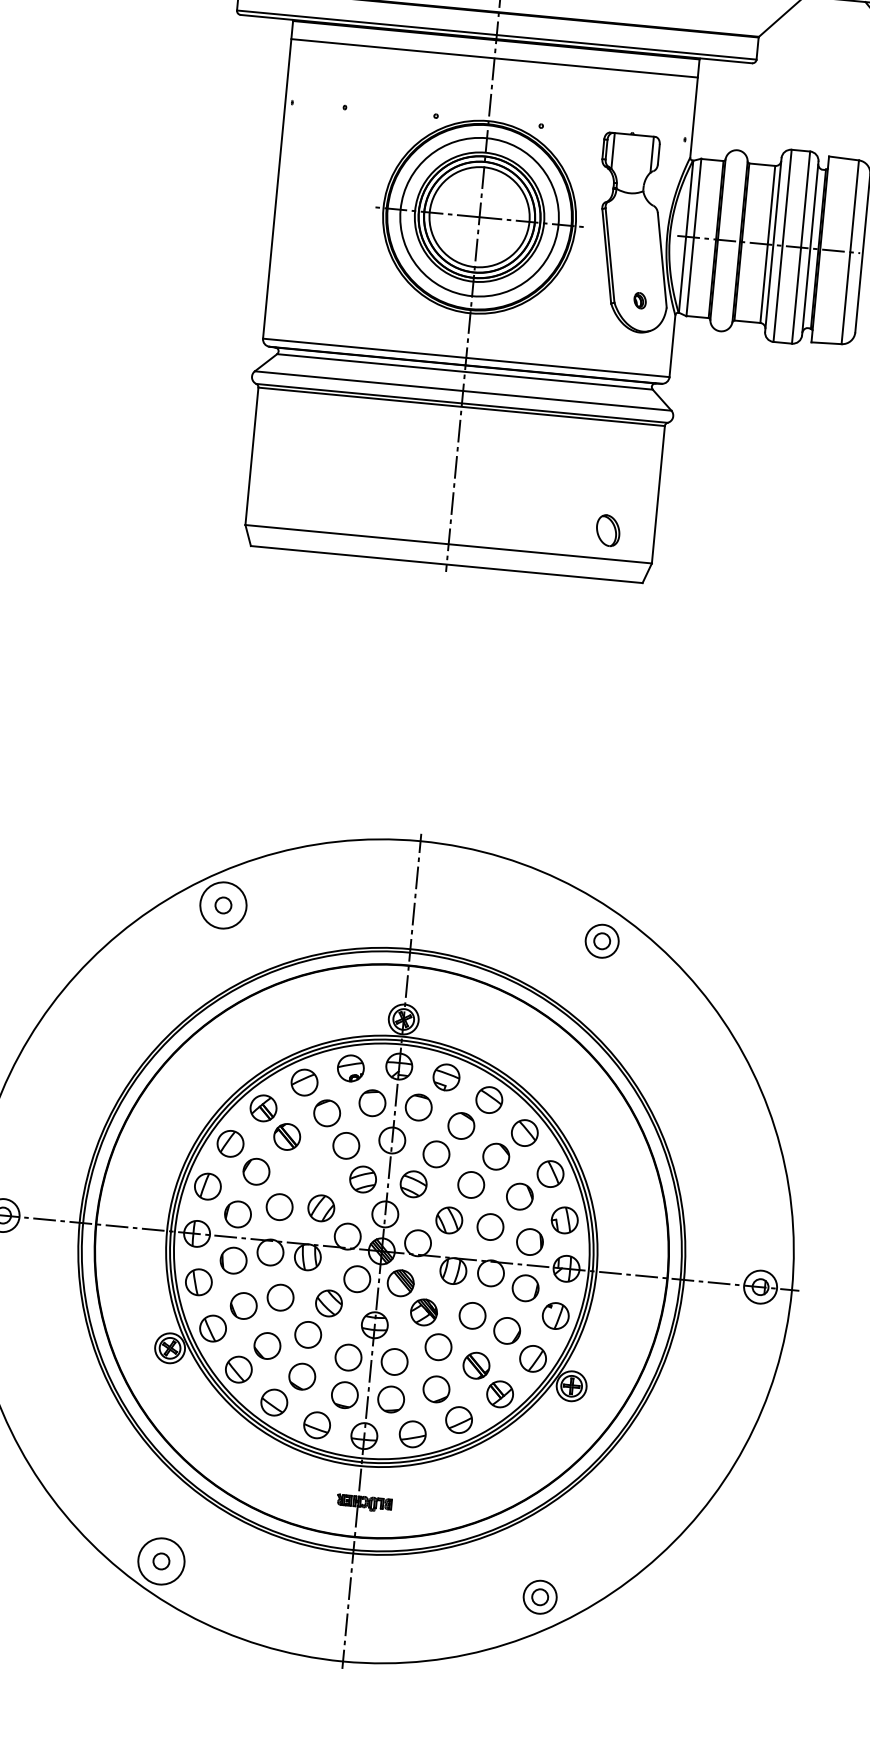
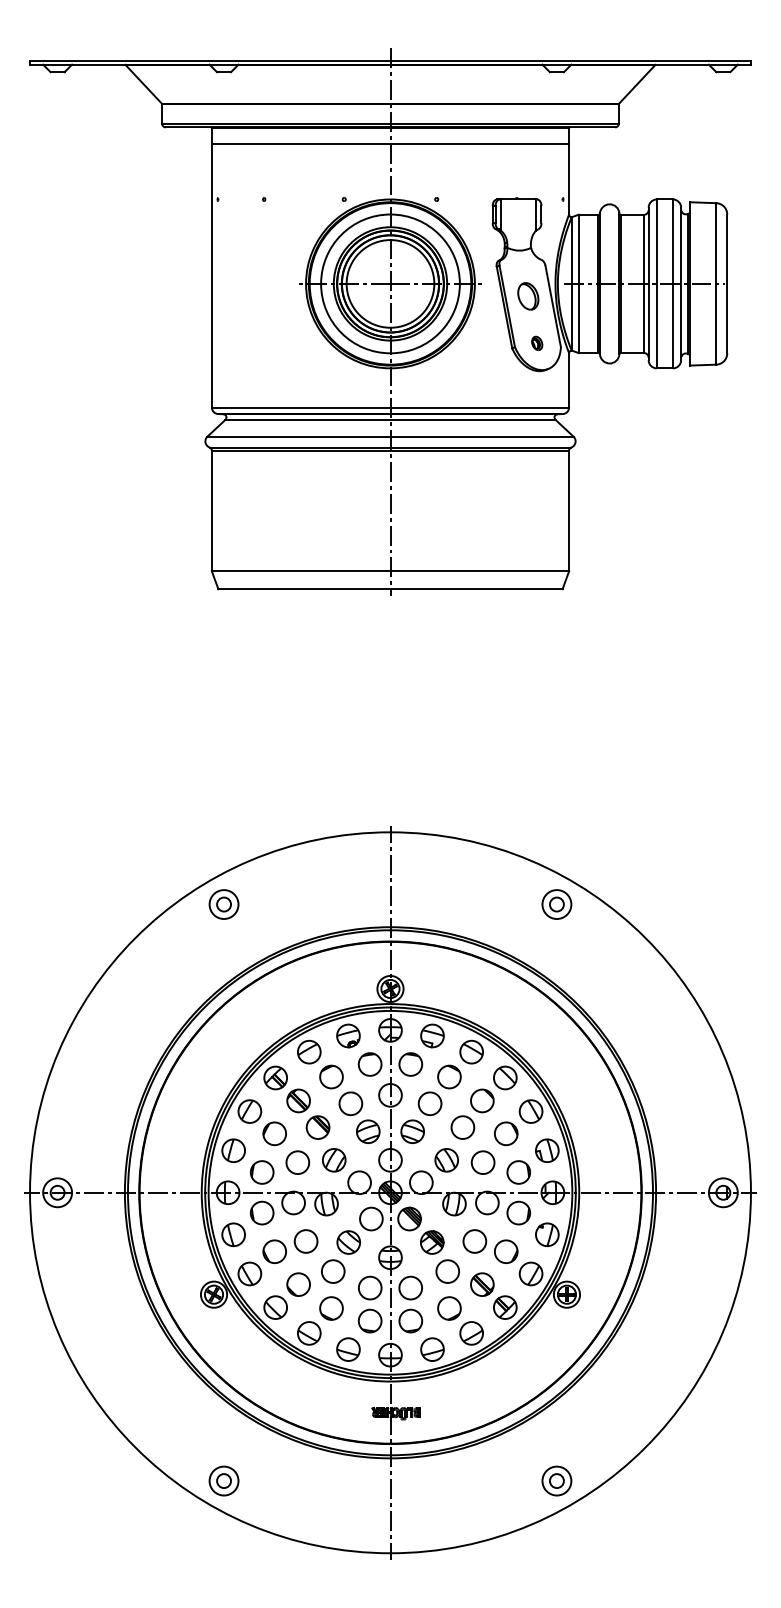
part: (608, 530) -> (528, 296), moved
circle: (222, 905) -> (223, 904), size x0.71
part: (305, 1169) -> (317, 1127), added
circle: (160, 1560) -> (223, 1480), size x0.71

